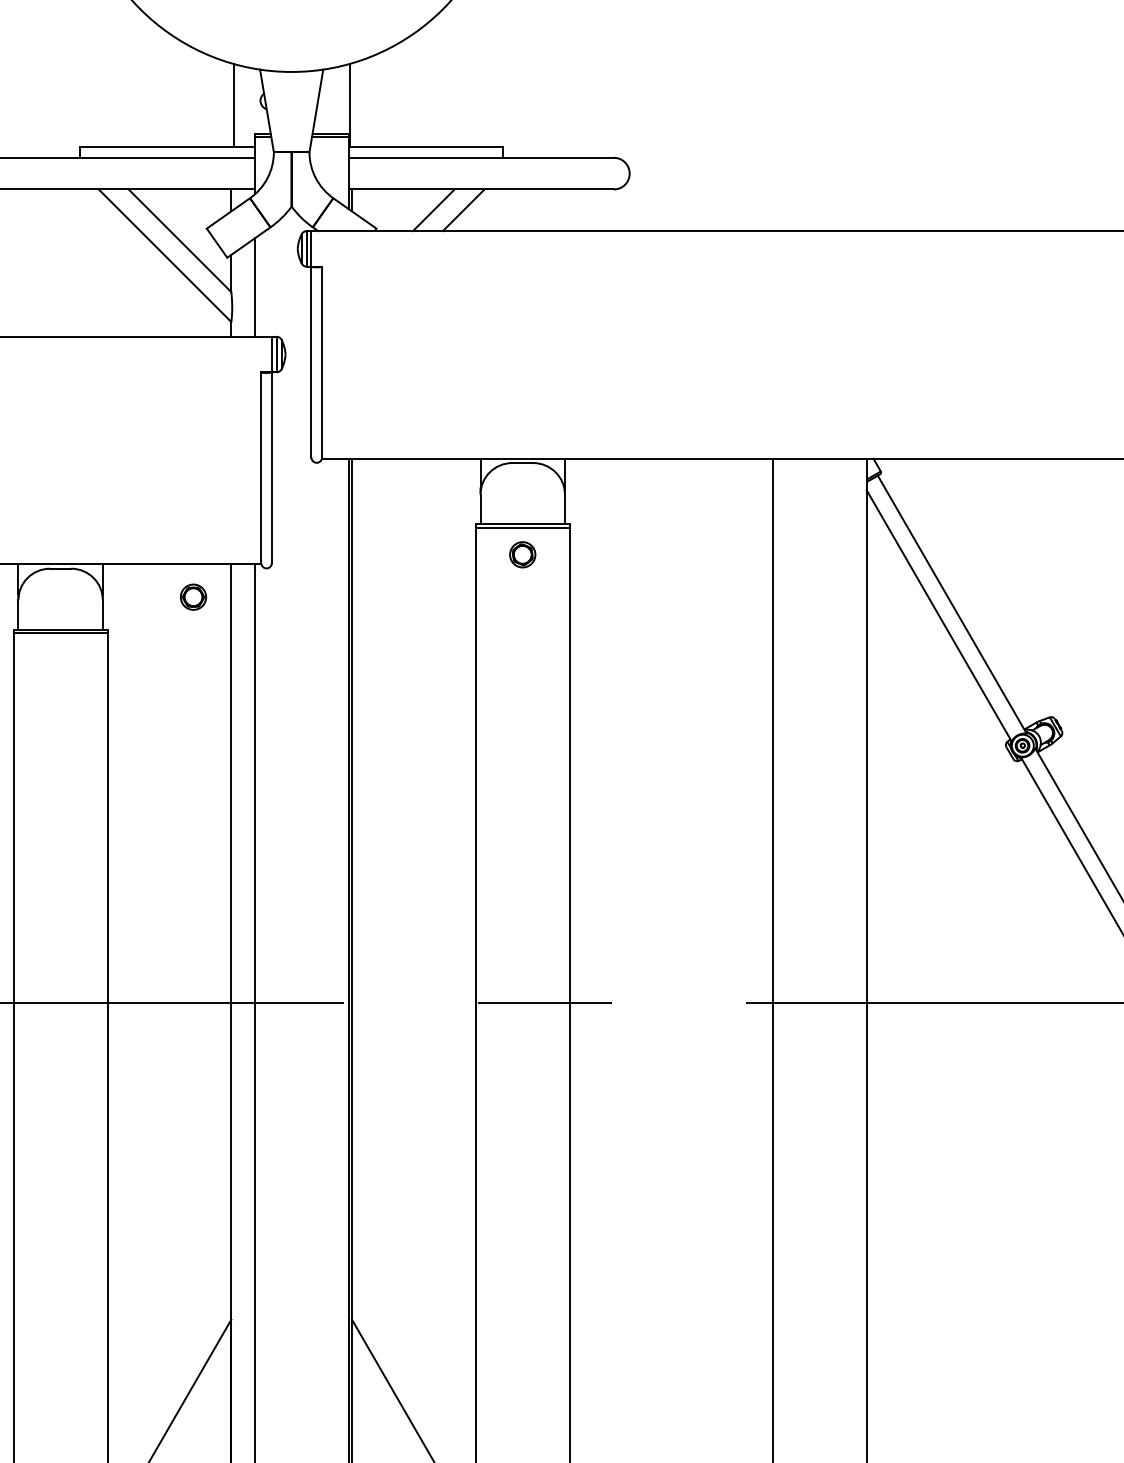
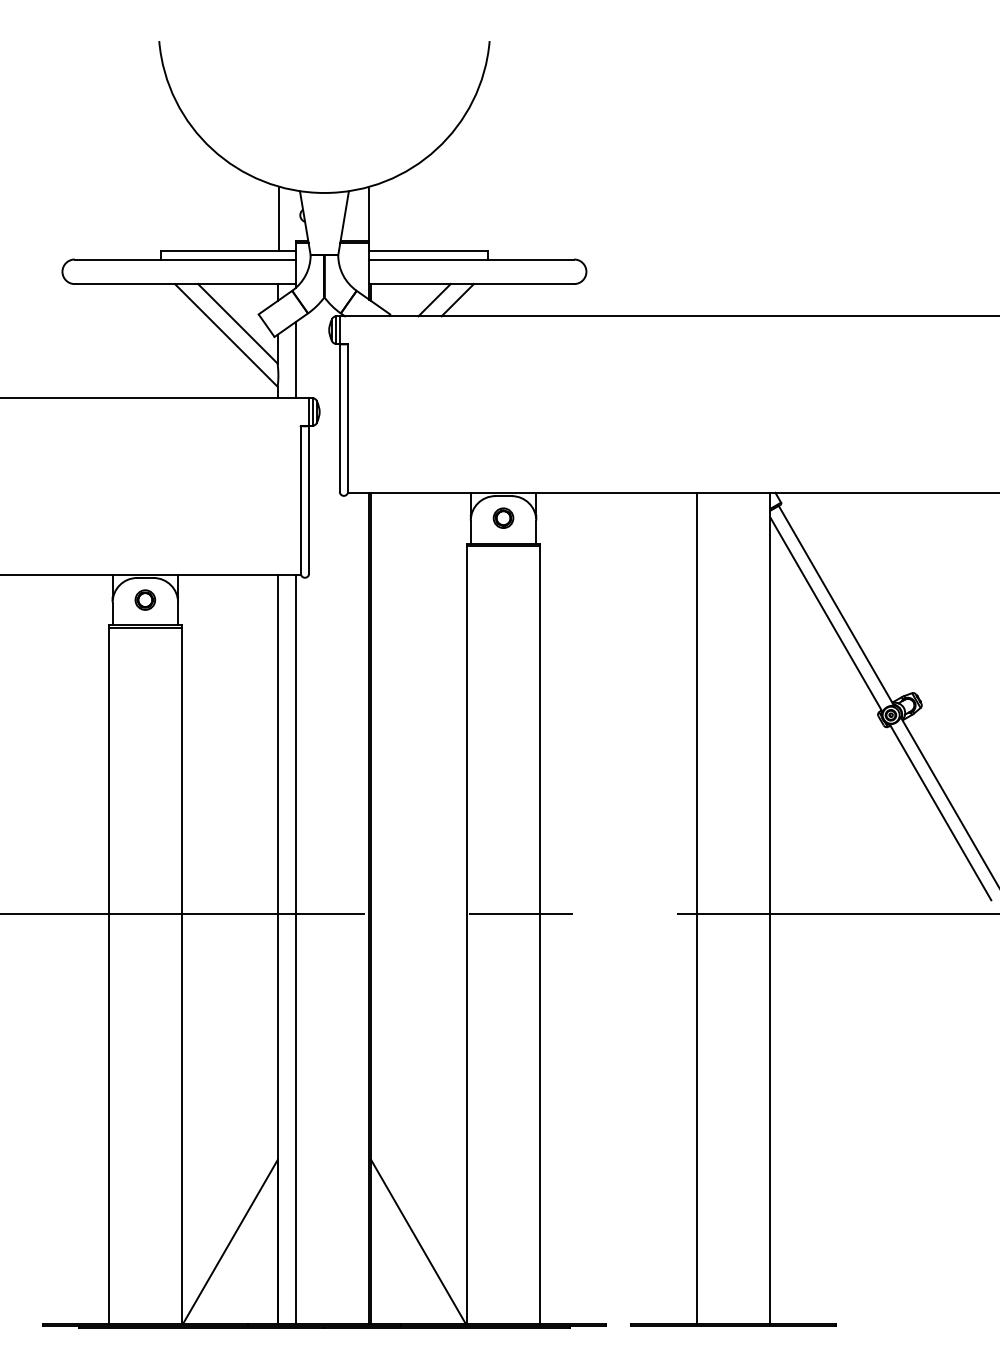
part: (522, 553) -> (503, 517), moved
part: (193, 596) -> (145, 599), moved

